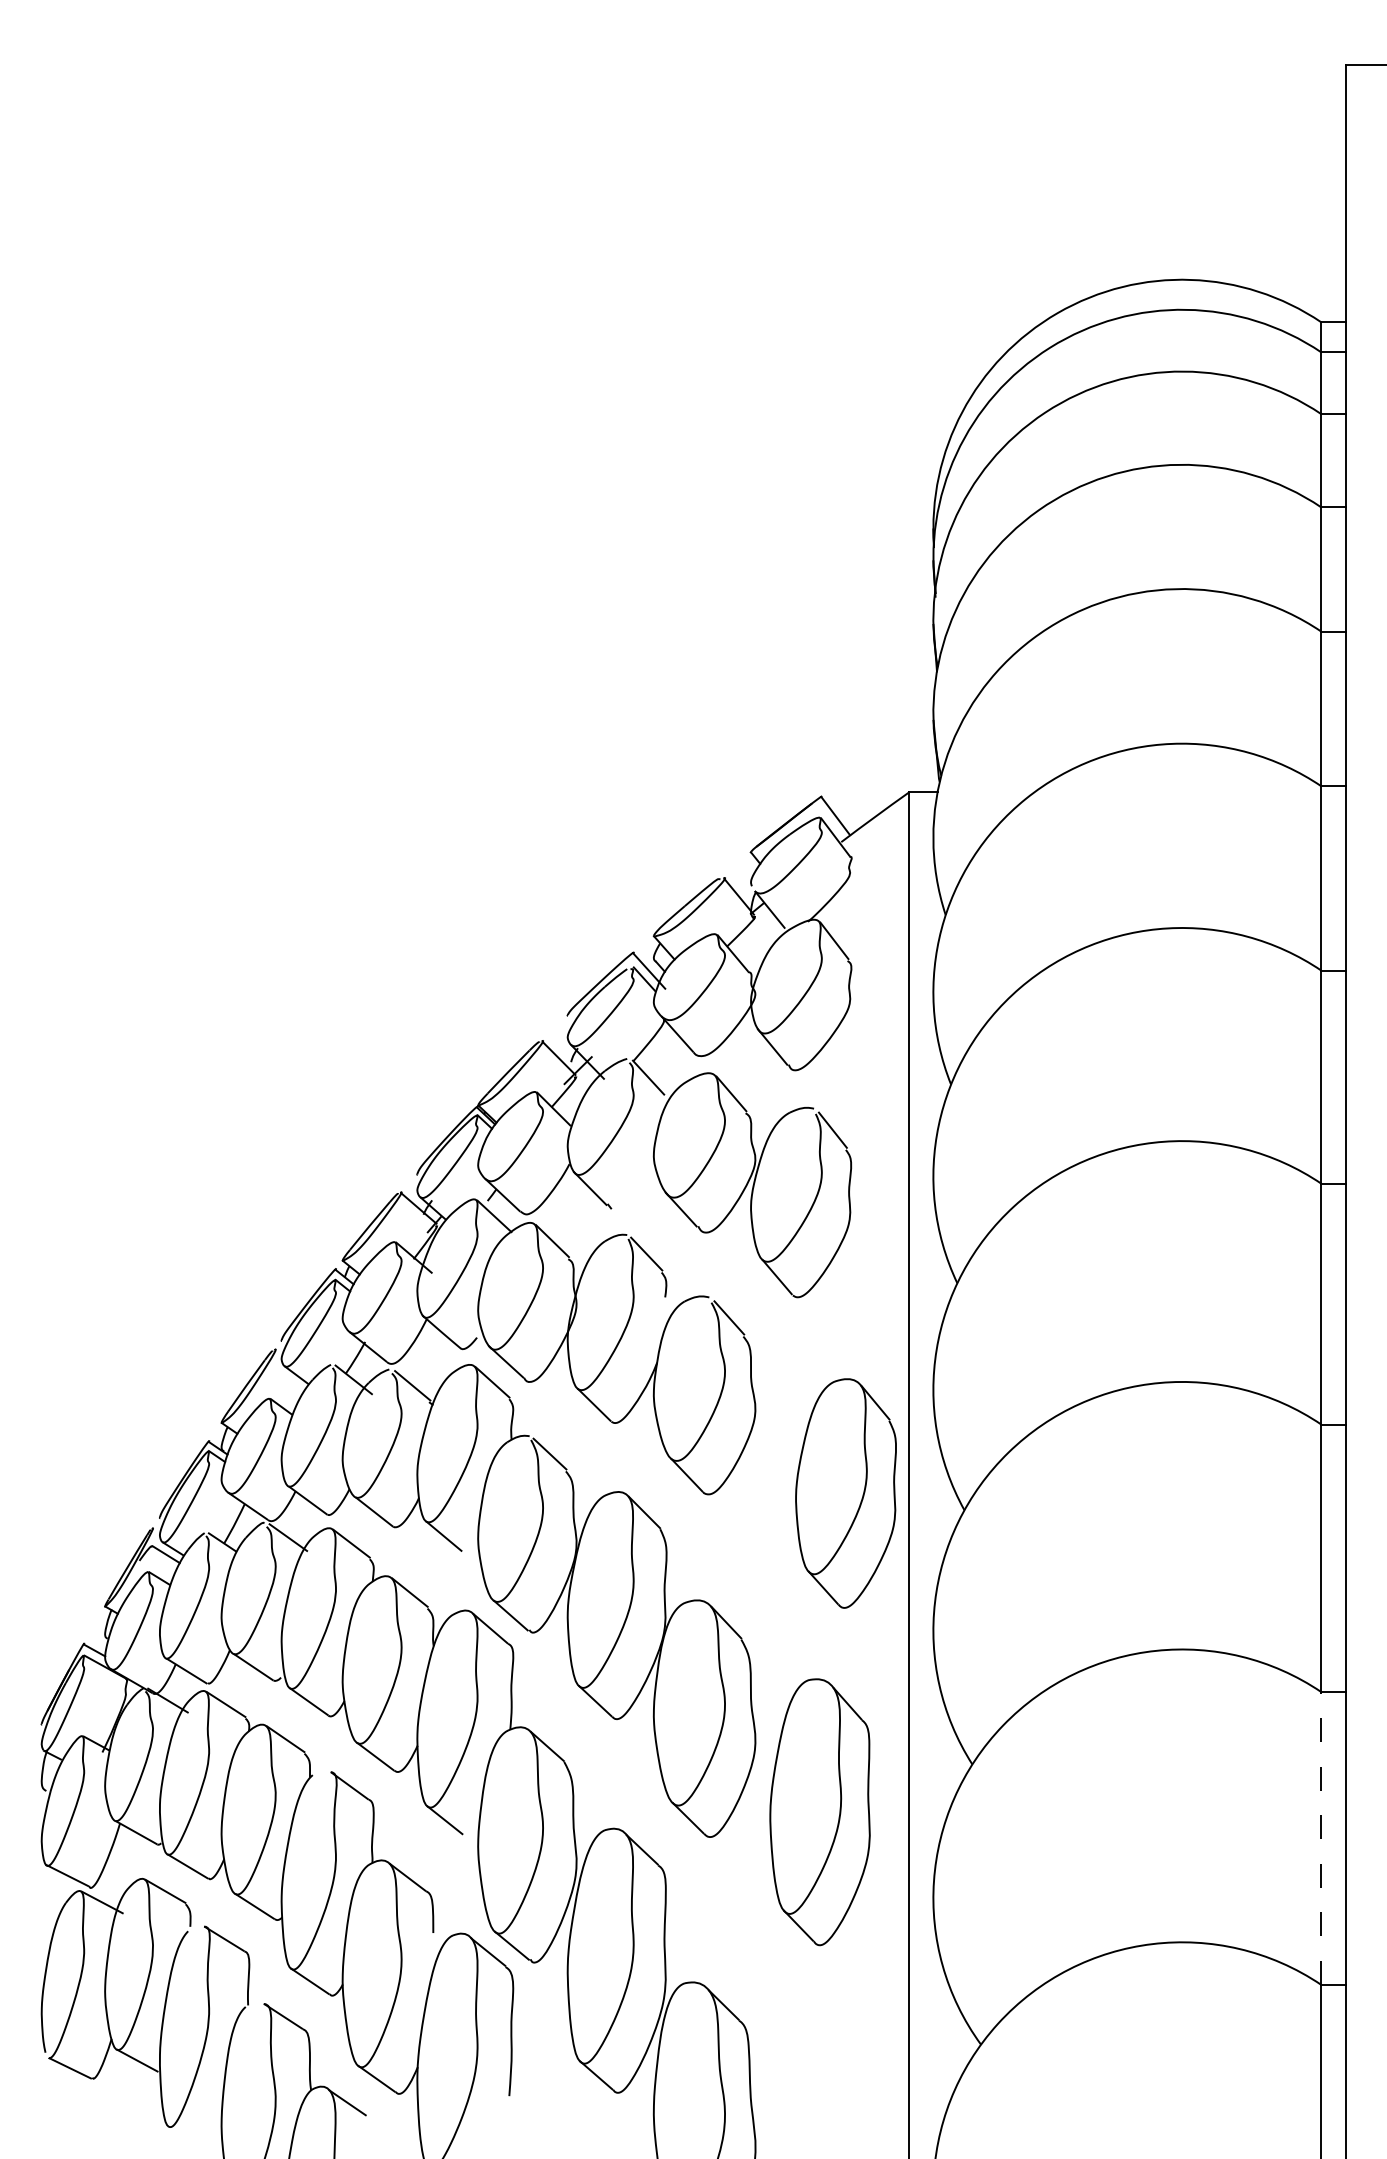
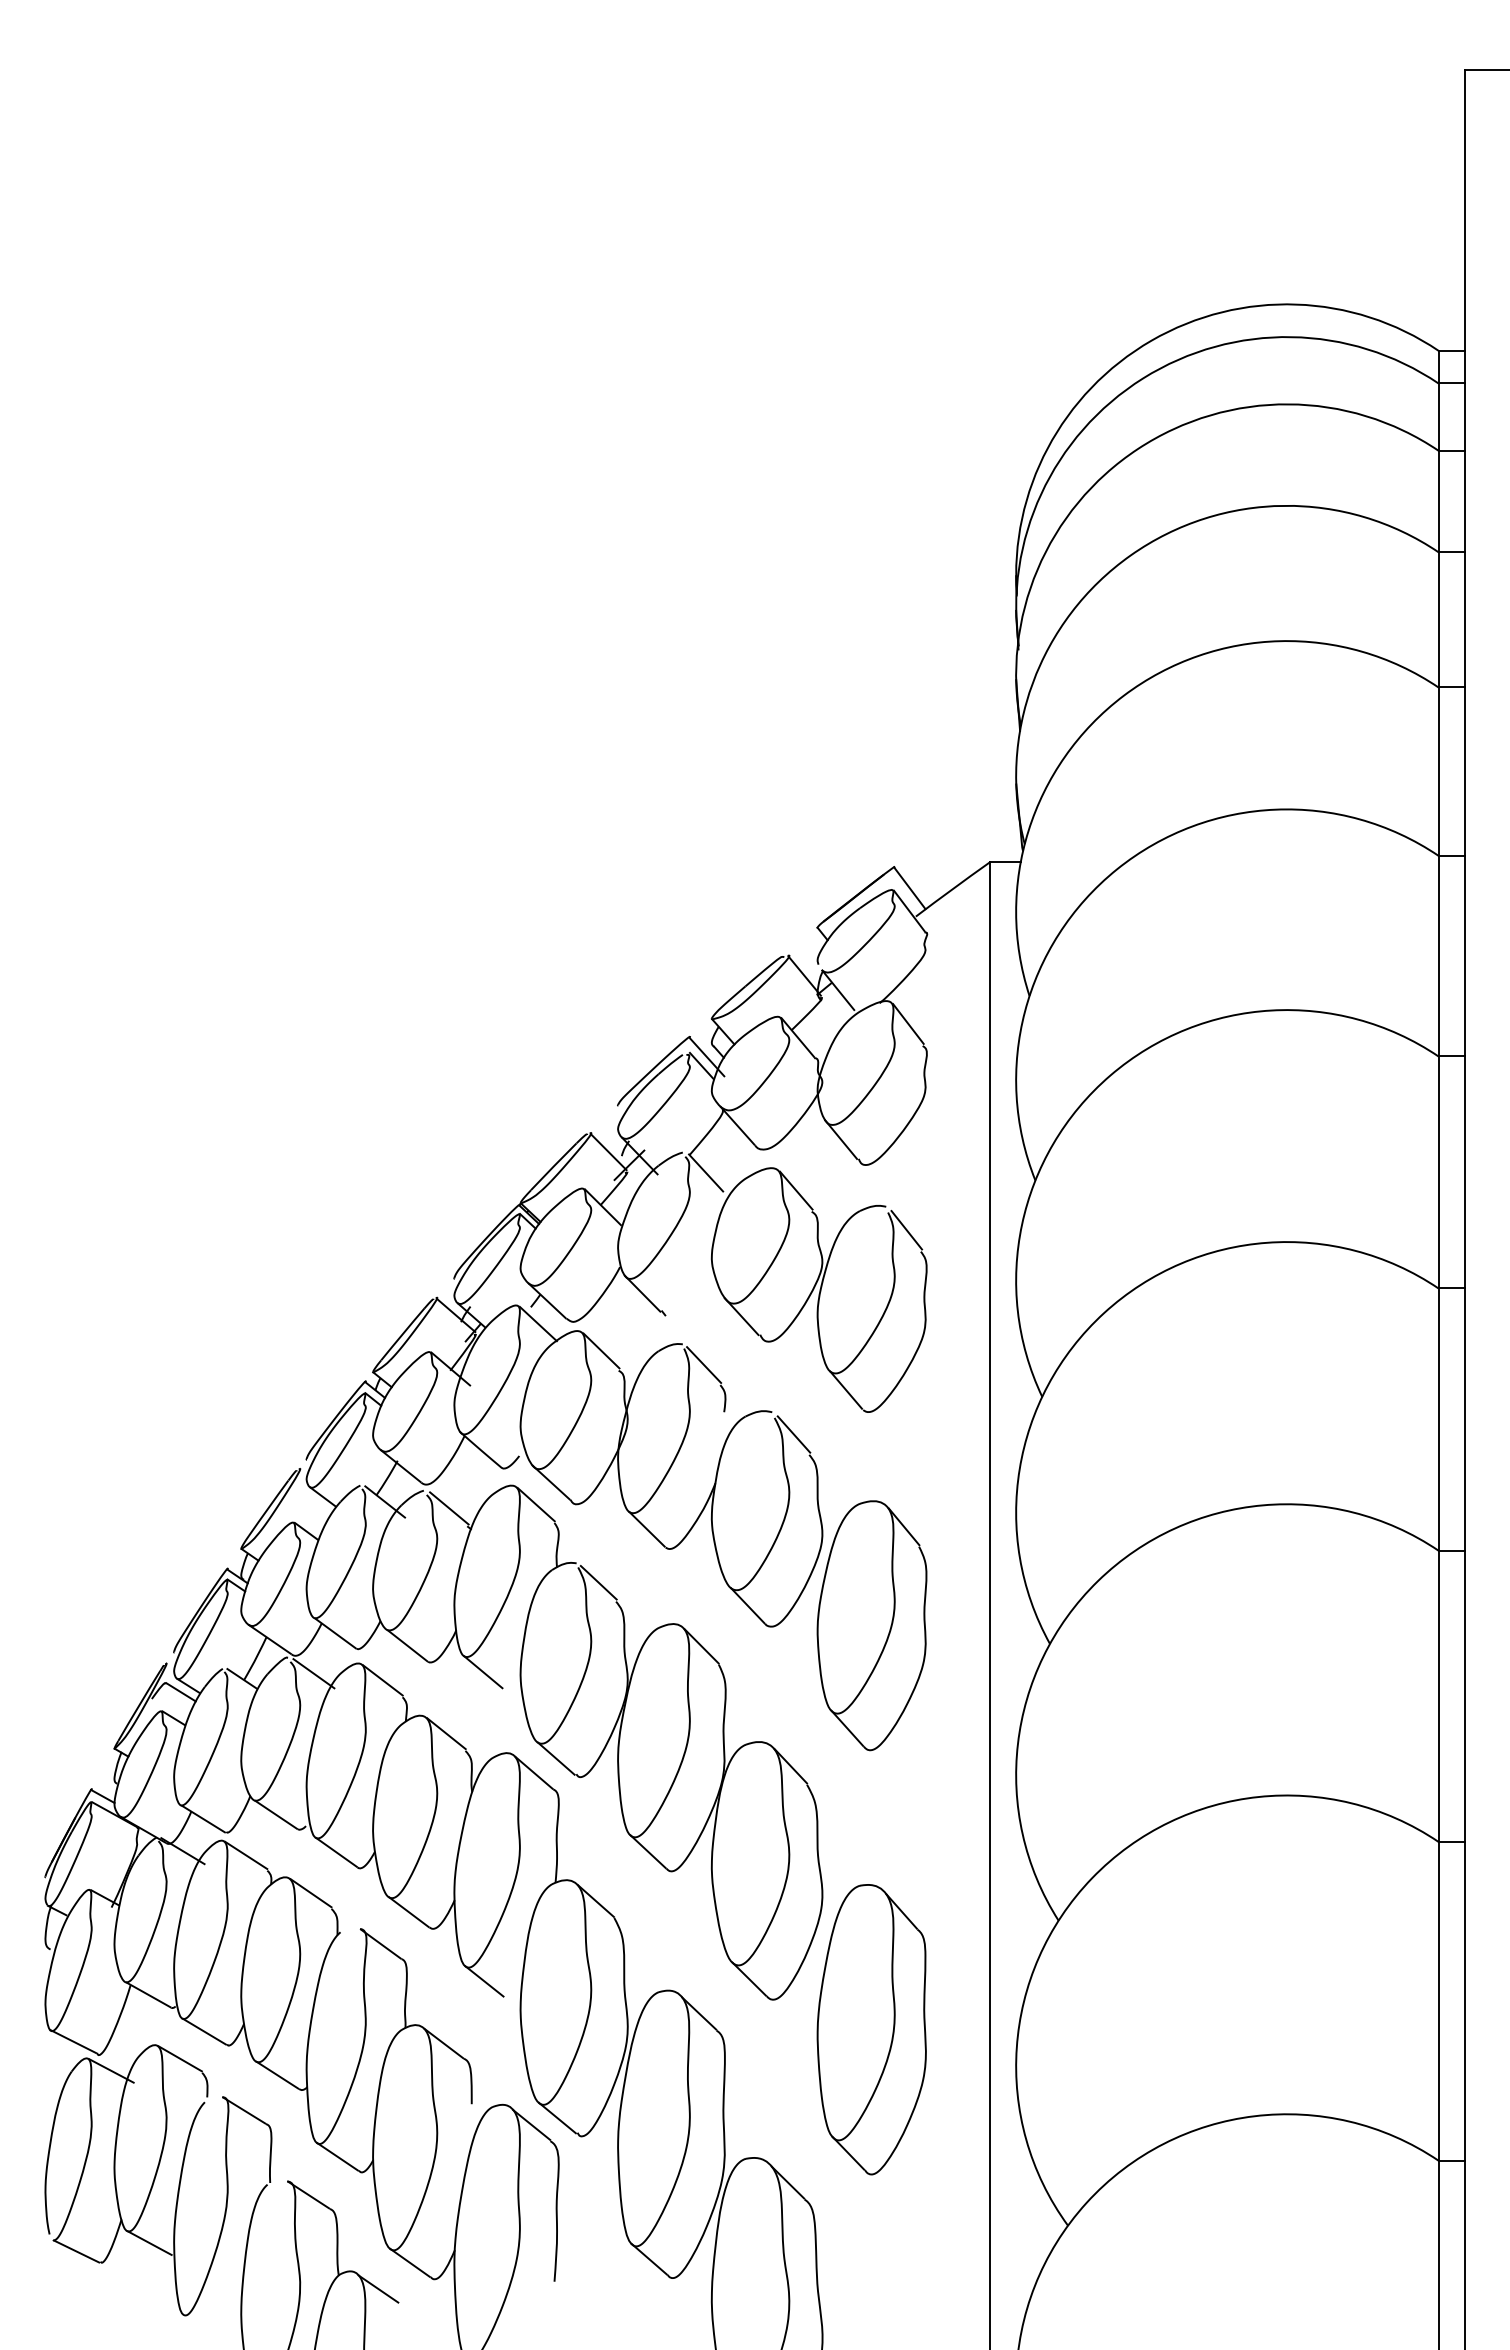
part: (845, 1493) -> (871, 1625), moved
part: (819, 1812) -> (871, 2029), moved
line: (1321, 1837) -> (1438, 2000), dashed -> solid

